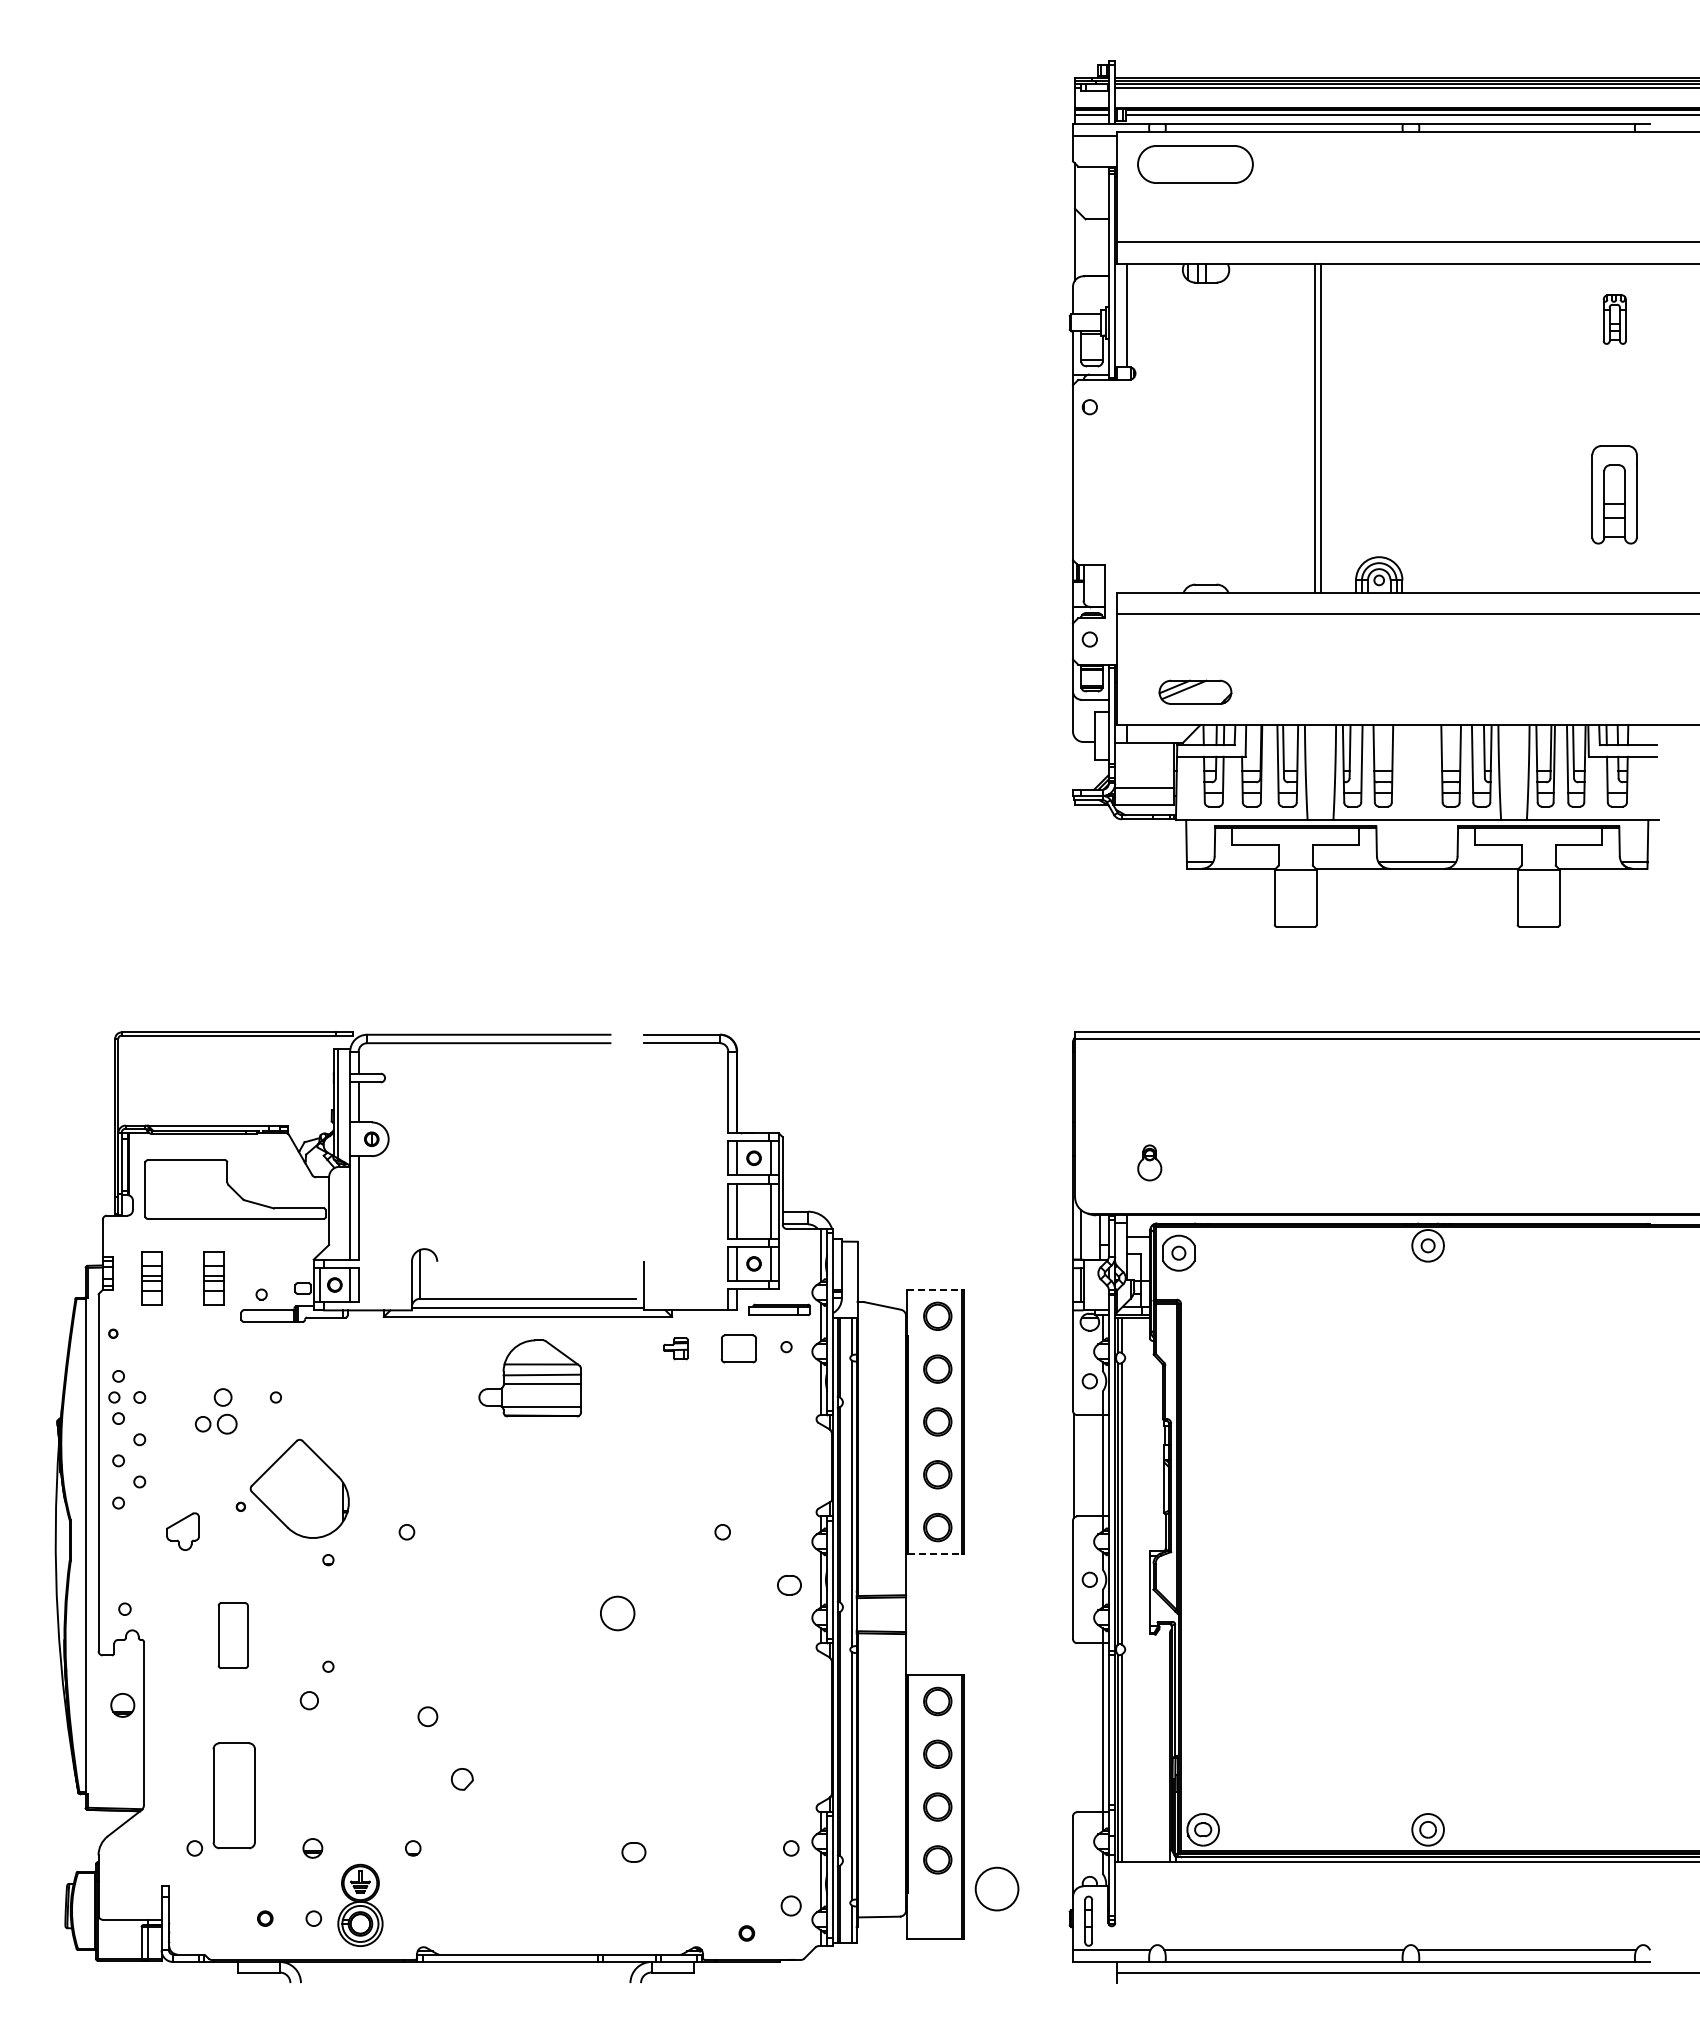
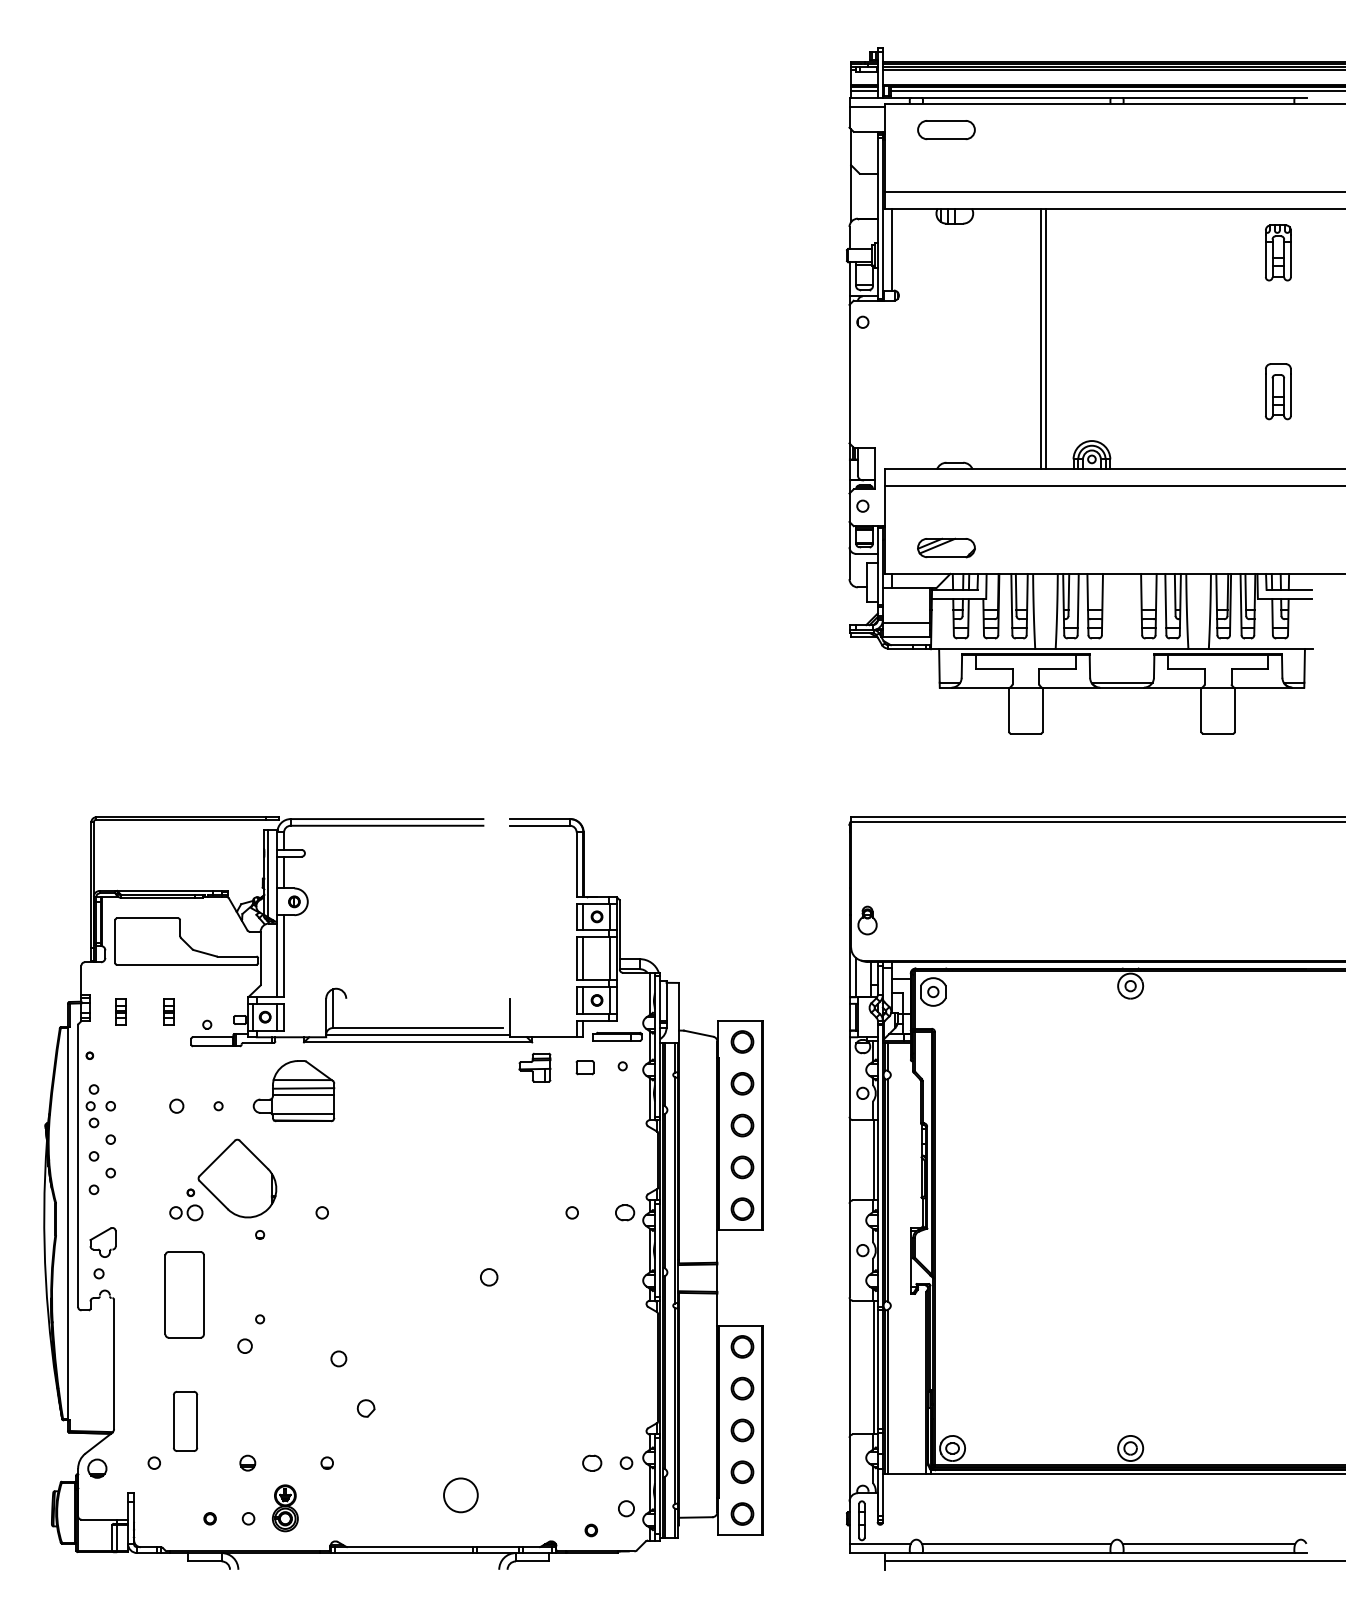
part: (1195, 163) -> (946, 129), size x0.62
part: (1614, 319) -> (1278, 252), size x1.43
part: (1614, 494) -> (1278, 391), size x0.71
part: (1149, 1162) -> (867, 920), moved
part: (152, 1277) -> (120, 1011), size x0.62
part: (213, 1277) -> (169, 1011), size x0.62
line: (935, 1289) -> (740, 1020), dashed -> solid
part: (675, 1348) -> (534, 1067), size x1.67
part: (738, 1348) -> (584, 1067), size x0.62
part: (529, 1378) -> (293, 1091), moved
part: (215, 1423) -> (185, 1212), moved
part: (182, 1531) -> (102, 1242), moved
line: (935, 1553) -> (740, 1229), dashed -> solid
part: (789, 1584) -> (625, 1212), moved
circle: (617, 1613) -> (488, 1277), size x0.62
part: (233, 1635) -> (184, 1294), size x1.67
part: (122, 1705) -> (97, 1468), moved
line: (1074, 1727) -> (850, 1367), added
part: (233, 1795) -> (184, 1421), size x0.71
part: (633, 1852) -> (591, 1463), moved
circle: (996, 1888) -> (460, 1494), moved
part: (359, 1905) -> (284, 1508), size x0.71
part: (937, 1912) -> (742, 1513), added

